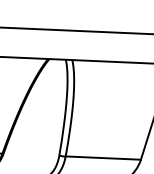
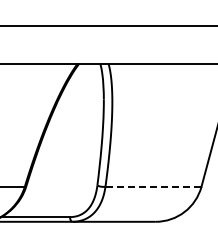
line: (103, 157) -> (153, 186), solid -> dashed

